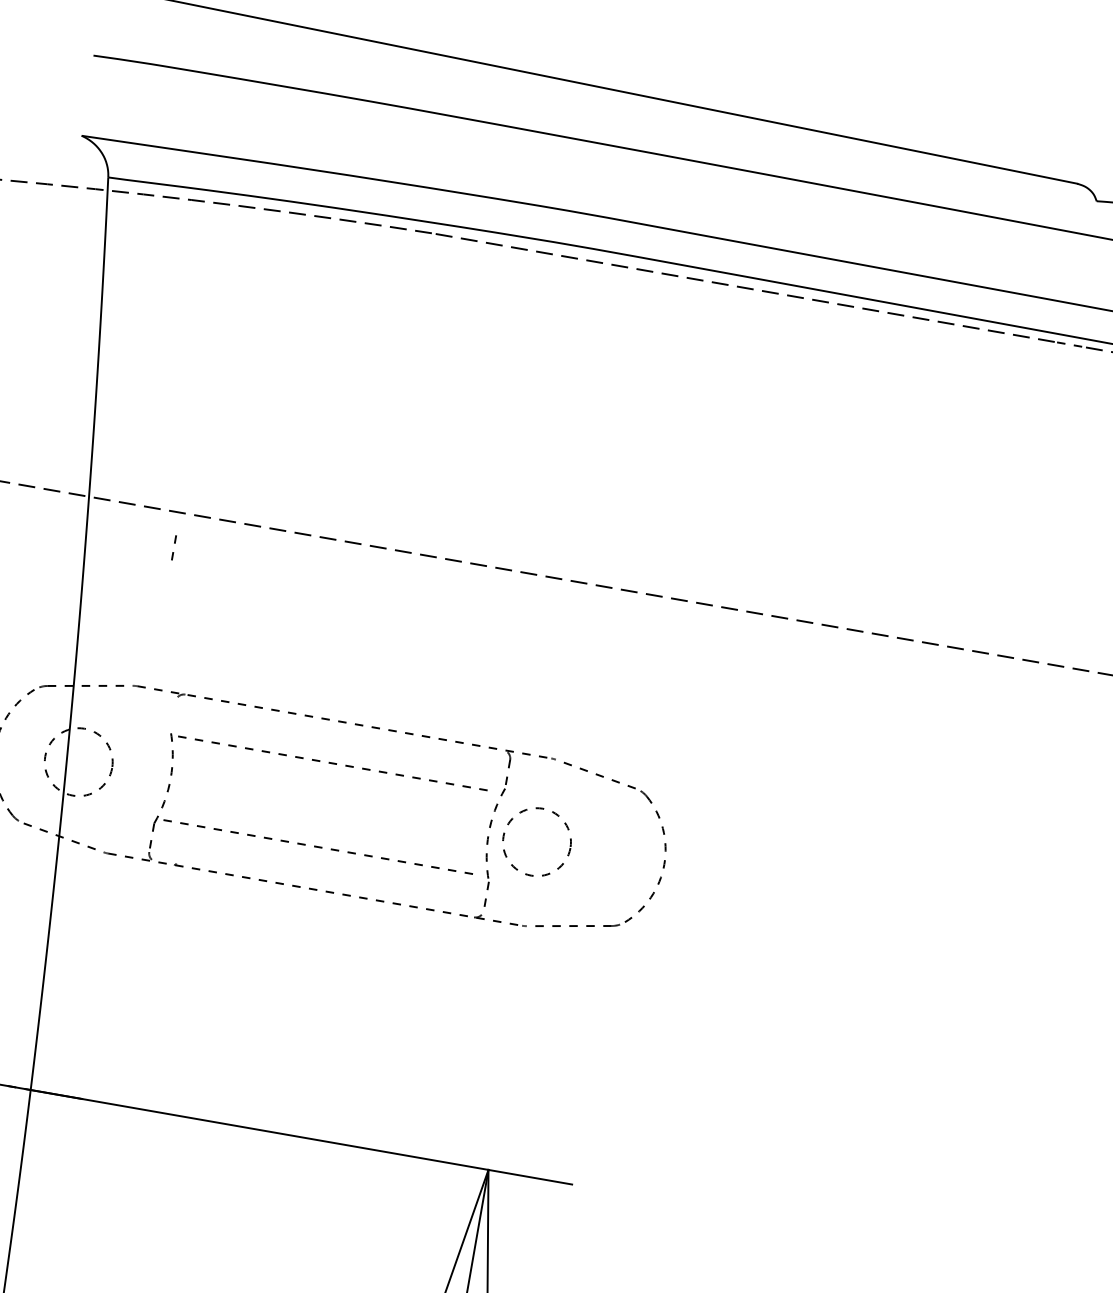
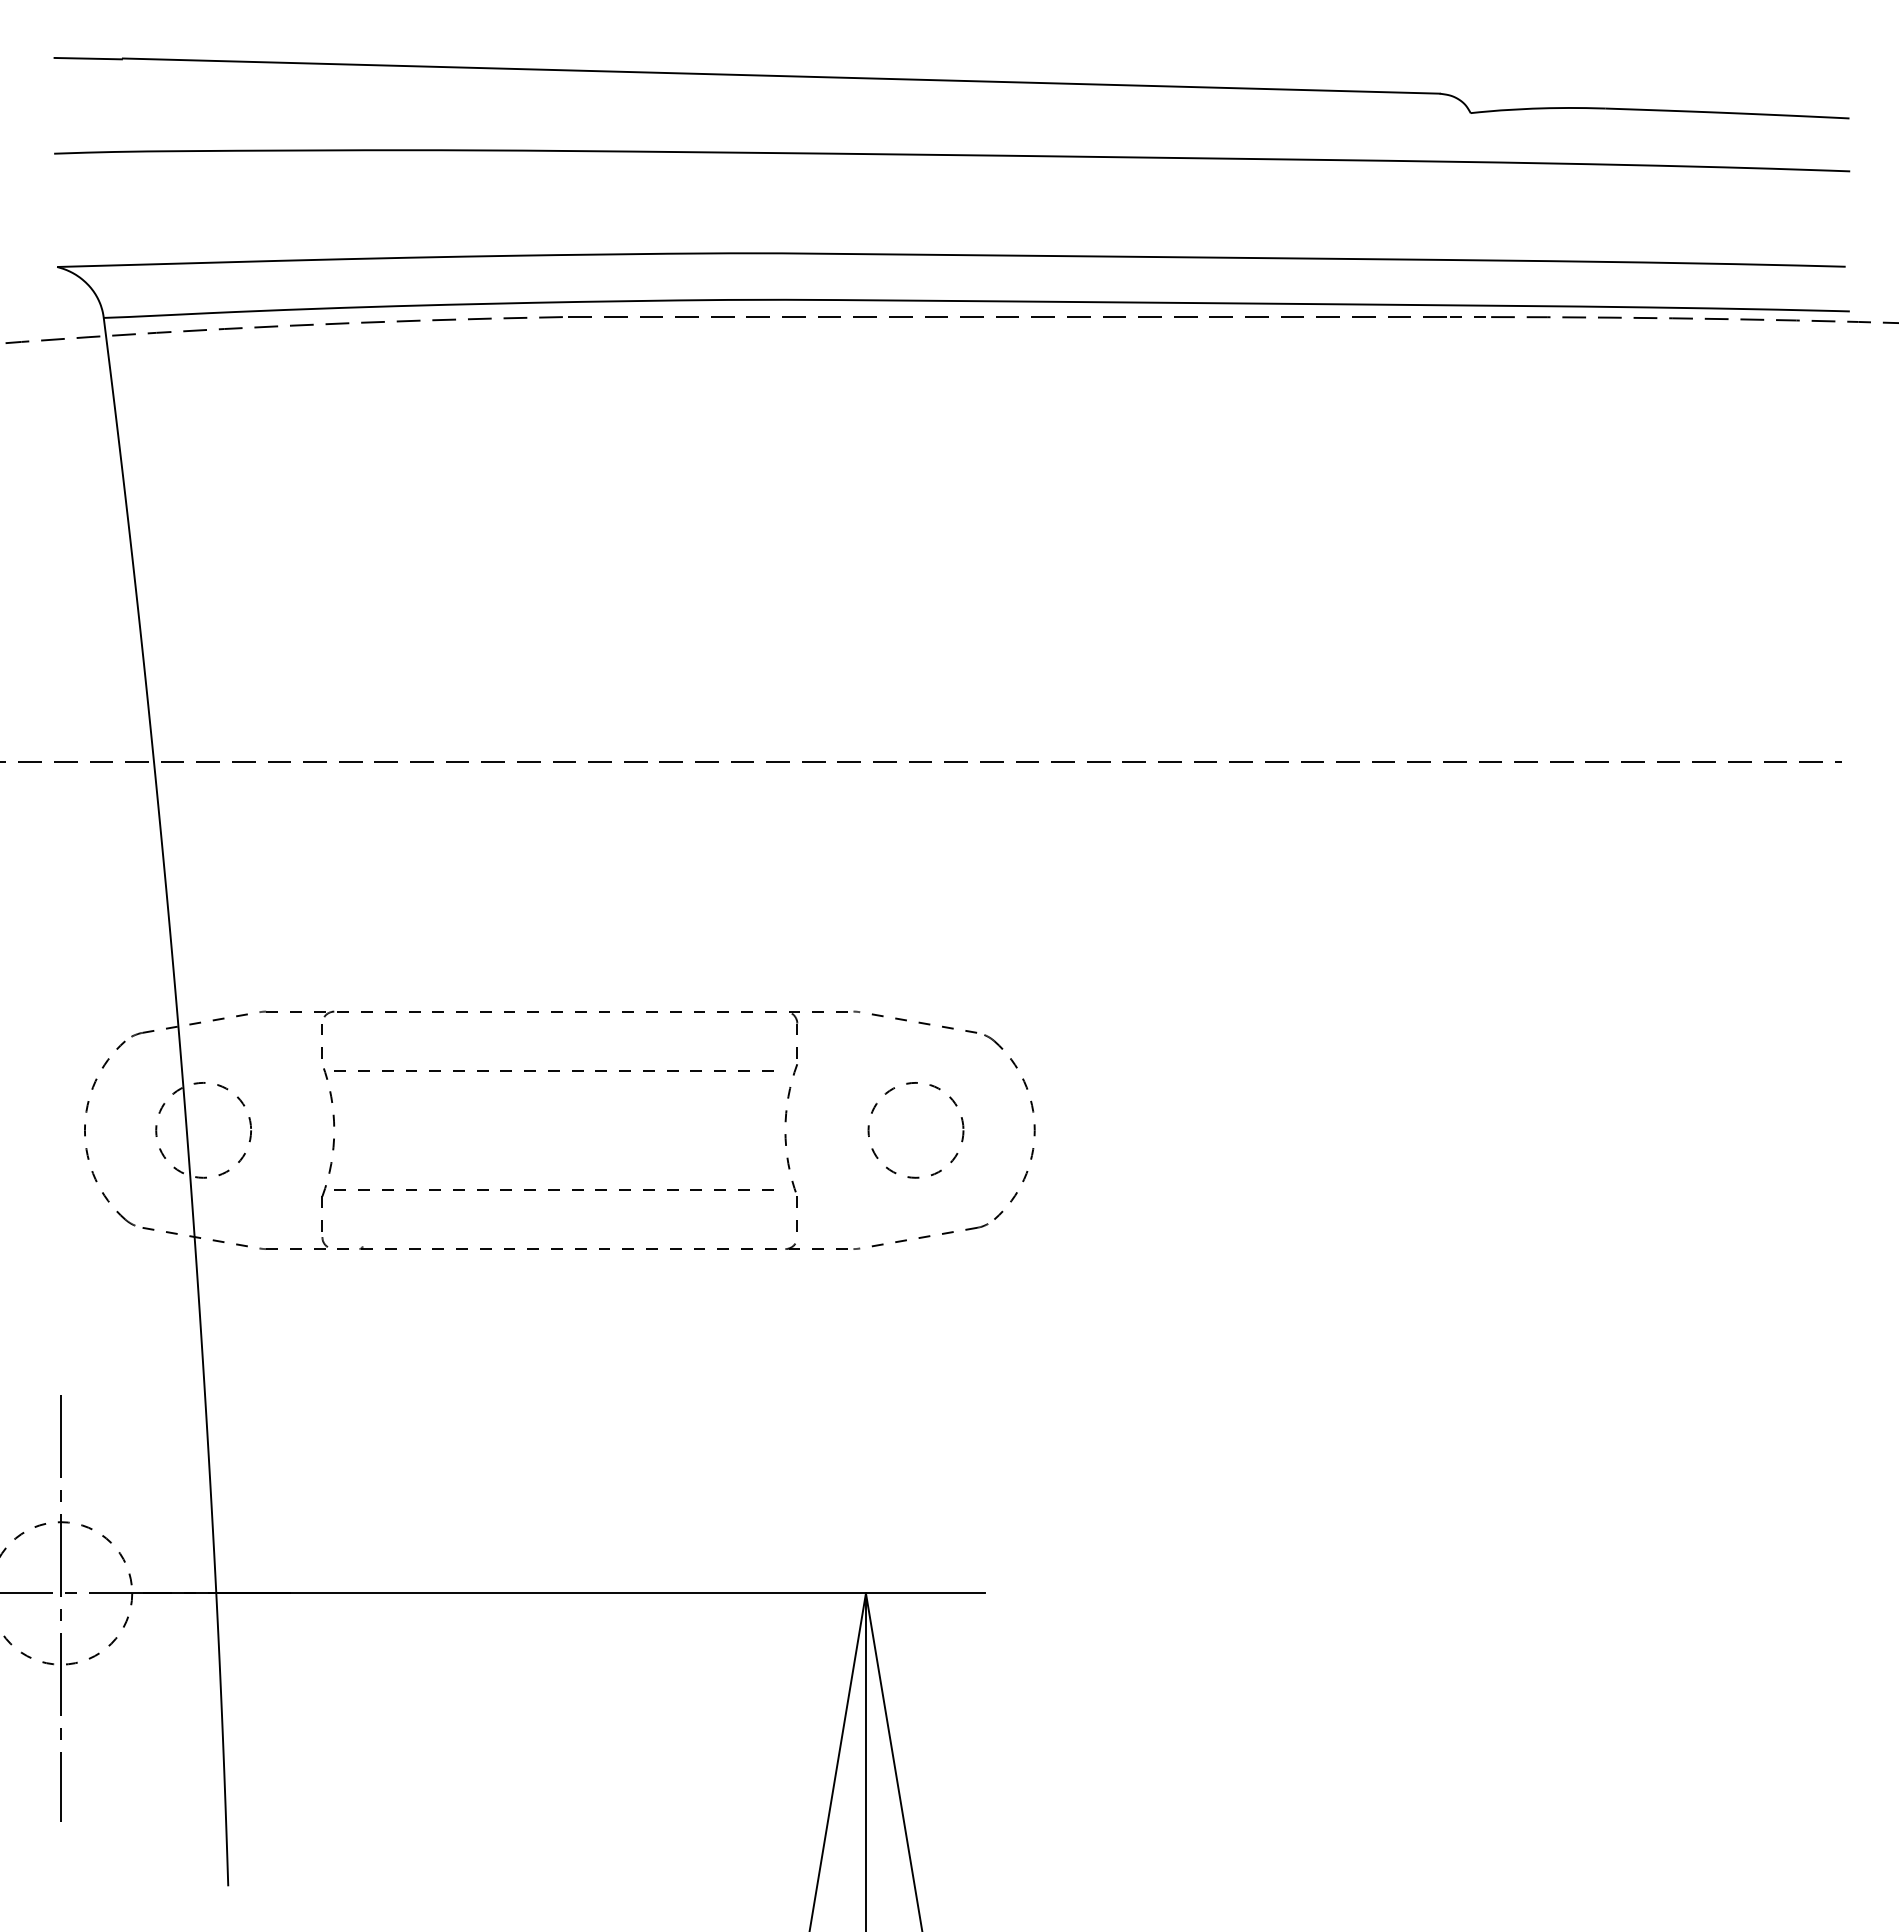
line: (172, 552) -> (321, 1047), moved
circle: (536, 842) -> (915, 1130), moved

